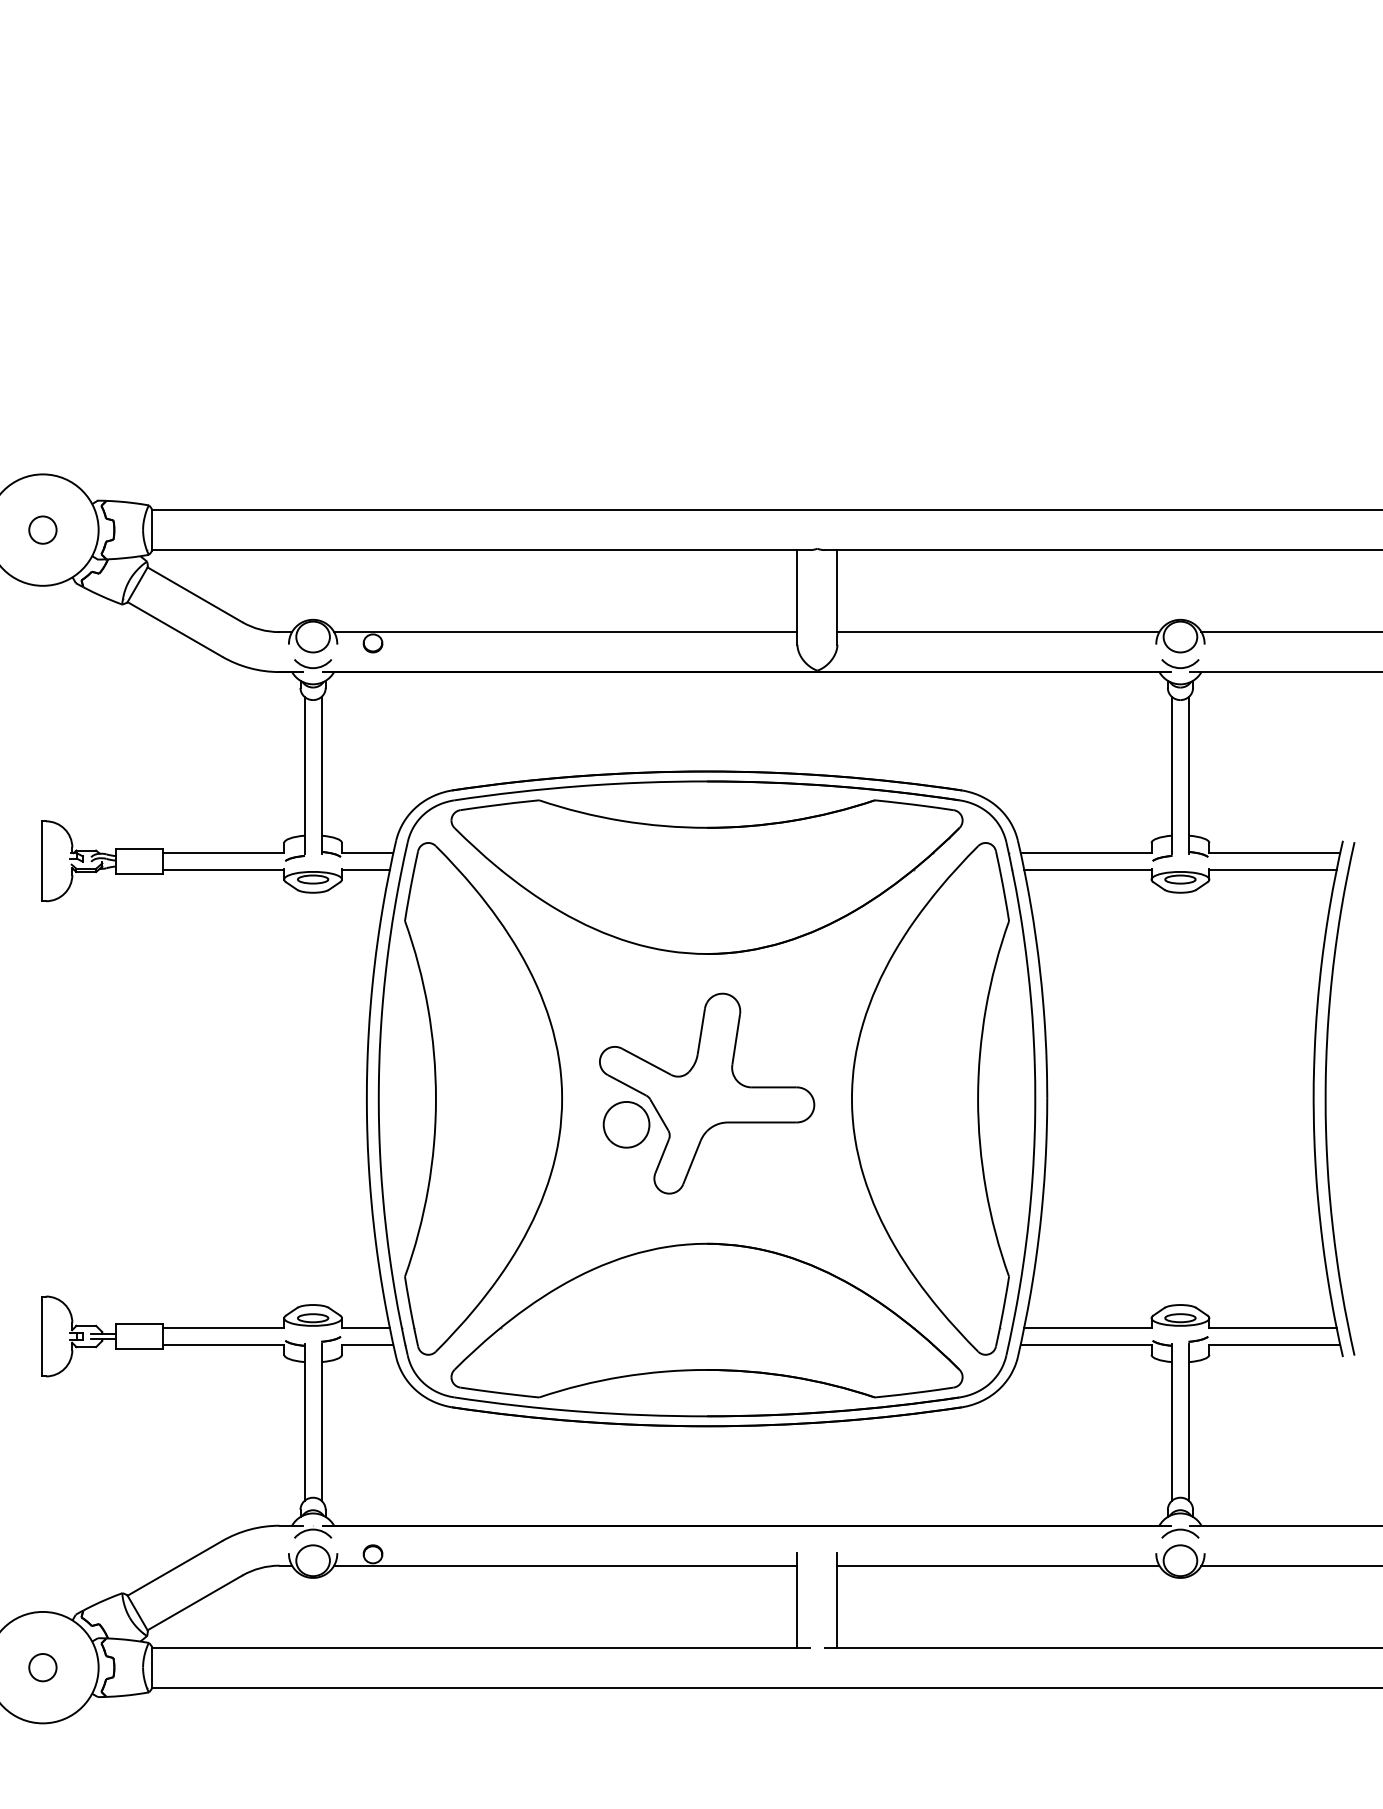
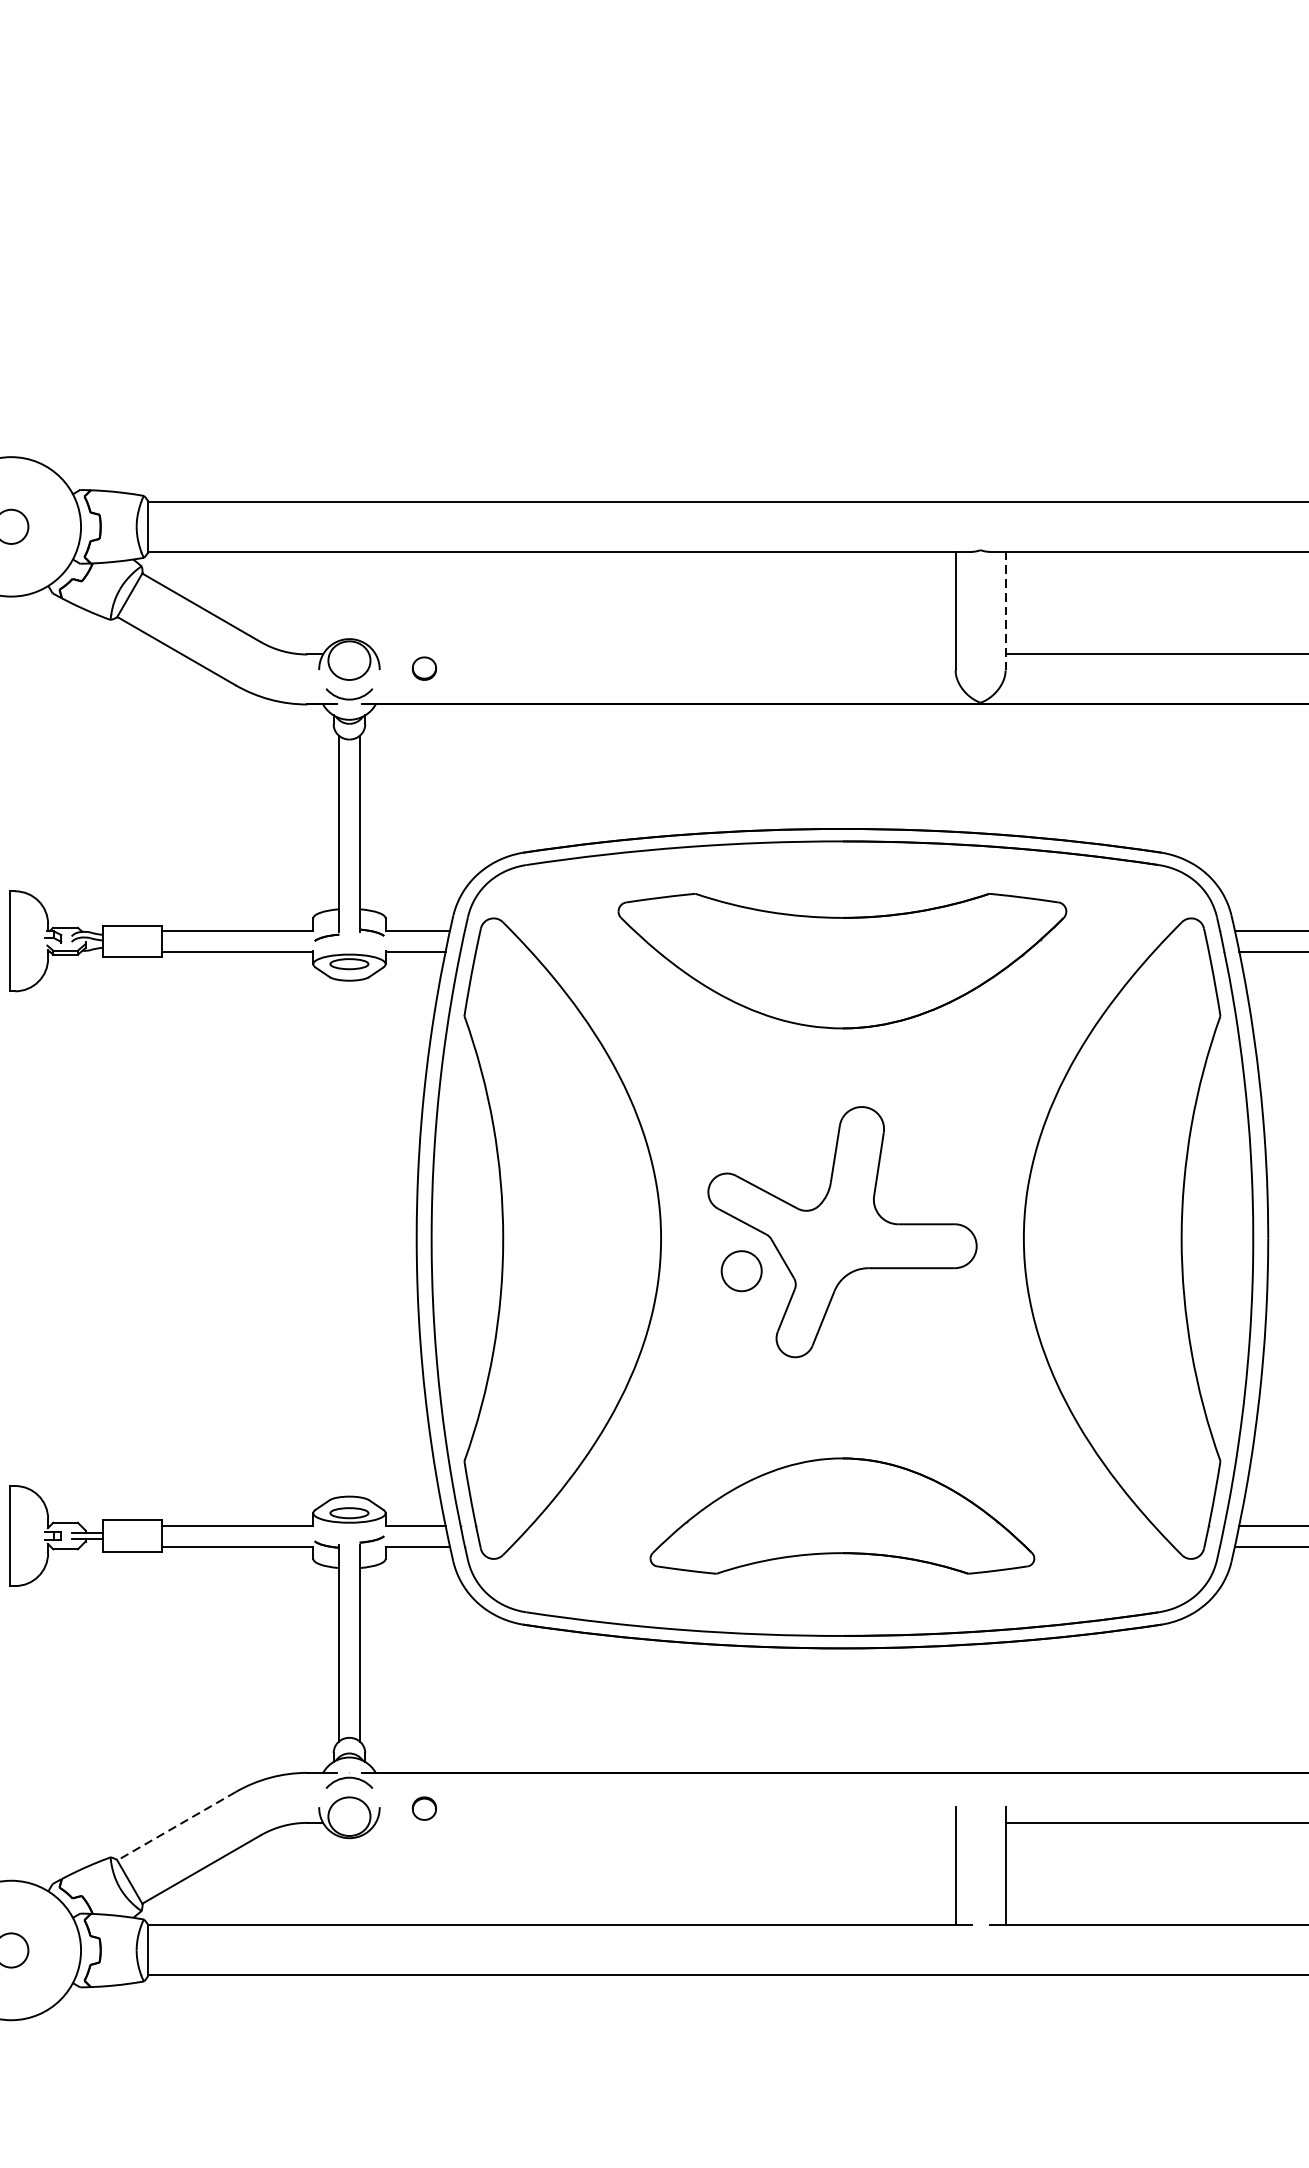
line: (837, 596) -> (1005, 609), solid -> dashed
line: (565, 632) -> (665, 654), removed
part: (706, 876) -> (841, 960), size x0.7
part: (626, 1124) -> (741, 1270), size x0.7
part: (706, 1320) -> (841, 1516), size x0.6
line: (565, 1565) -> (665, 1822), removed
line: (174, 1568) -> (175, 1826), solid -> dashed

